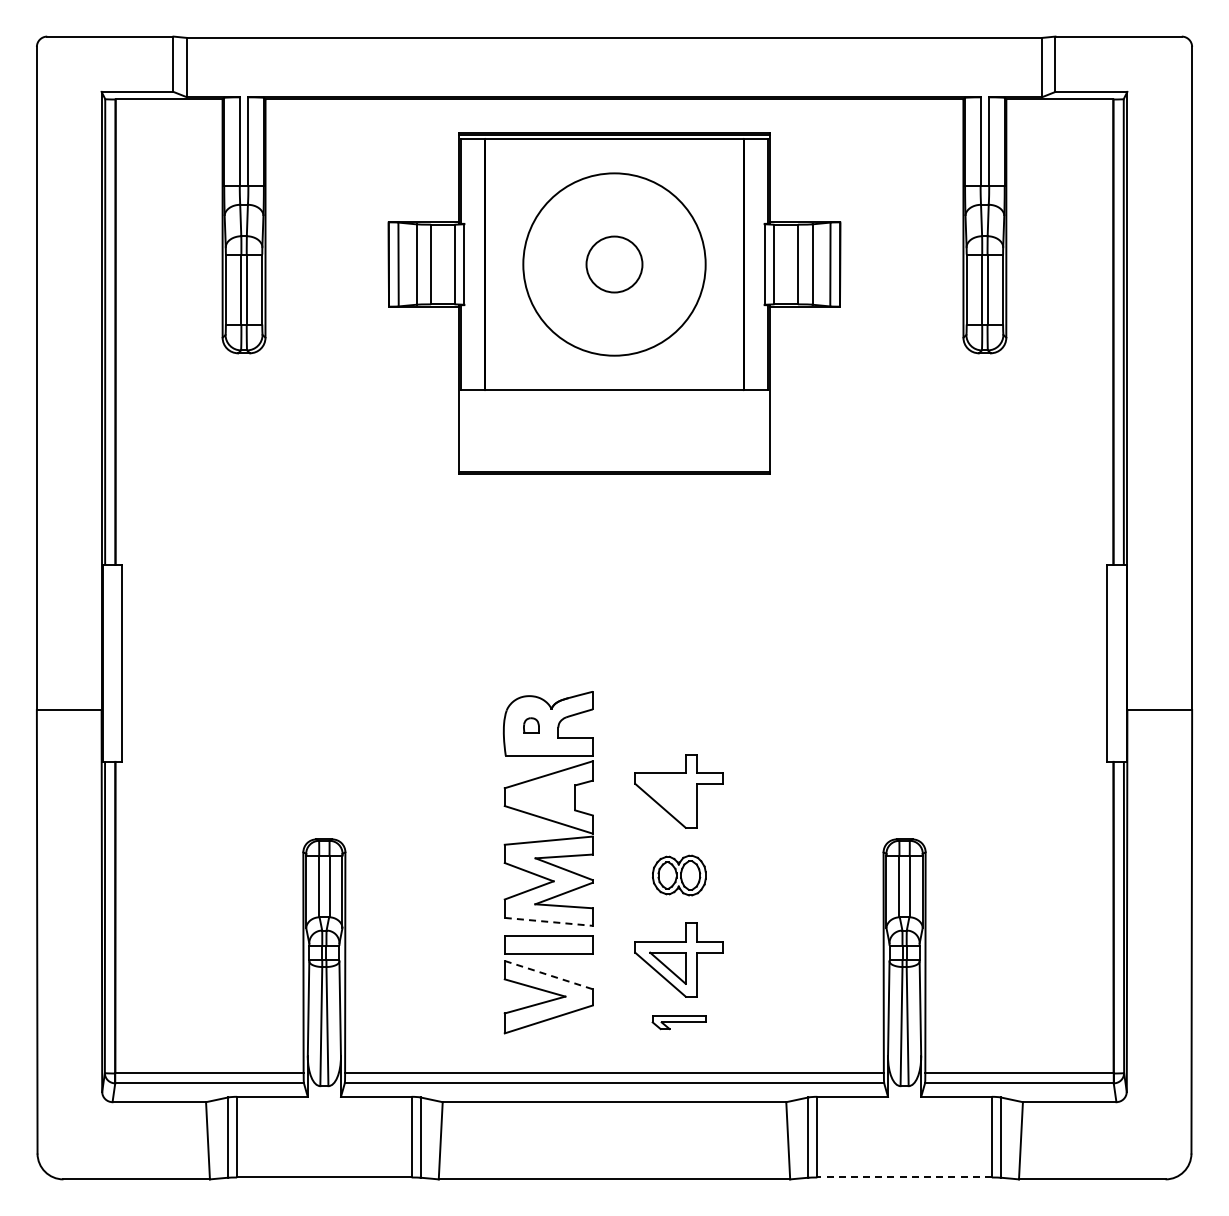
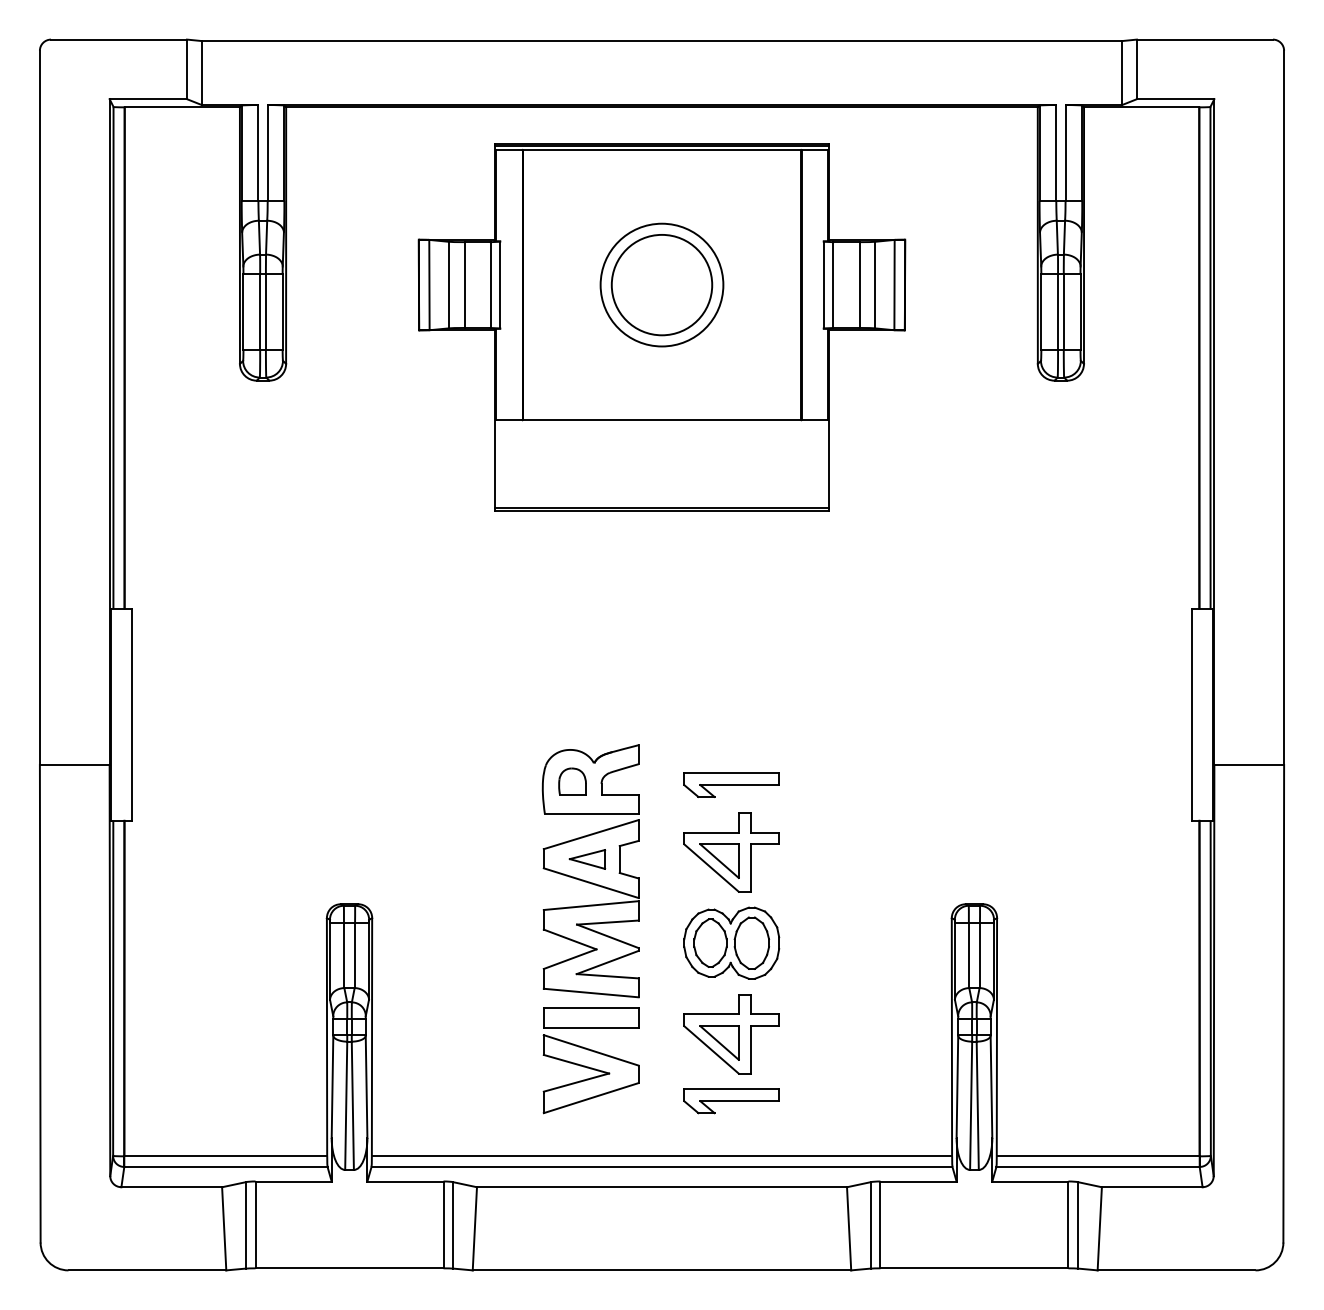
circle: (614, 264) -> (662, 285), size x0.62
circle: (614, 264) -> (662, 285), size x1.67
part: (531, 725) -> (572, 781), size x1.67
part: (678, 728) -> (730, 784), added
part: (545, 797) -> (587, 859), added
part: (667, 799) -> (719, 861), added
part: (679, 875) -> (732, 943), size x1.67
line: (549, 921) -> (591, 992), dashed -> solid
line: (549, 975) -> (591, 1050), dashed -> solid
part: (678, 1022) -> (730, 1101), size x1.67
line: (904, 1177) -> (974, 1268), dashed -> solid

